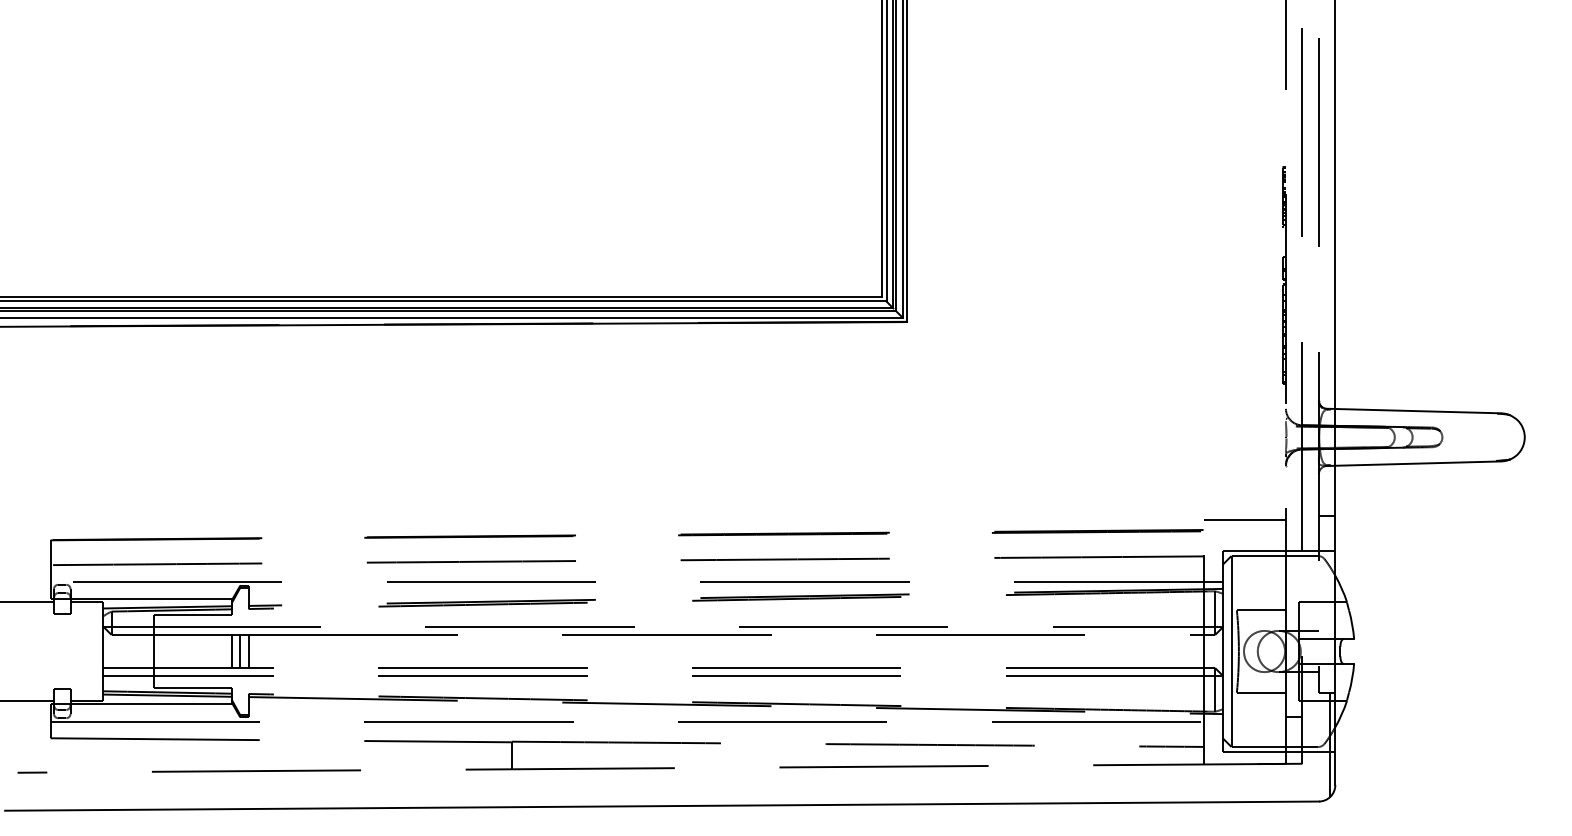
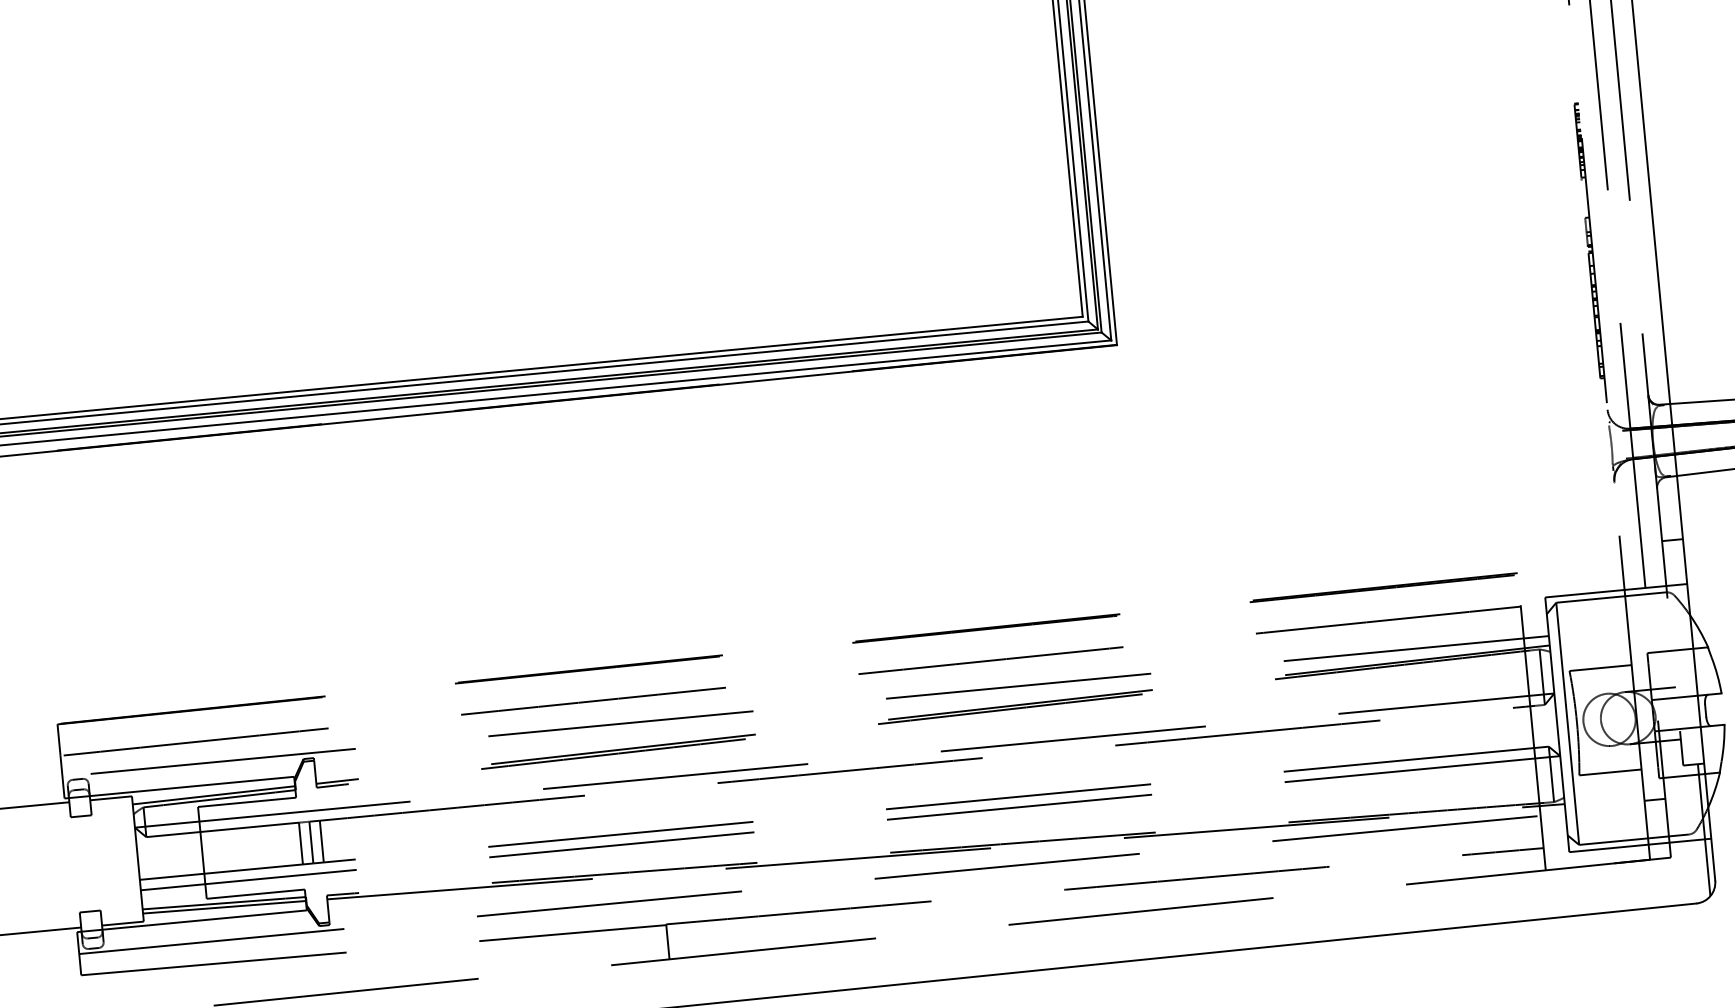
line: (1244, 519) -> (1568, 554), removed

